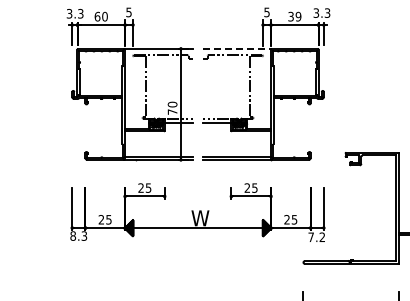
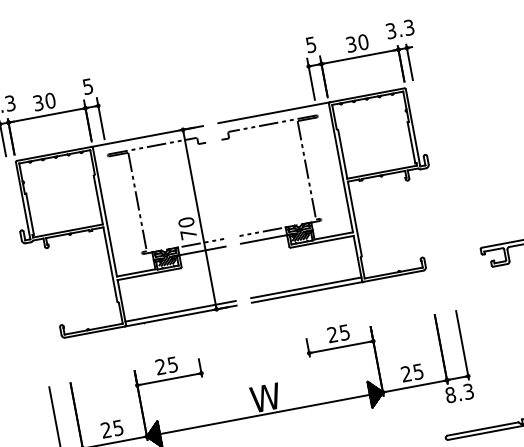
text: (97, 16) -> (38, 102), 60 -> 30
text: (298, 16) -> (363, 41), 39 -> 30
line: (237, 48) -> (274, 112), dashed -> solid
text: (316, 237) -> (459, 393), 7.2 -> 8.3

